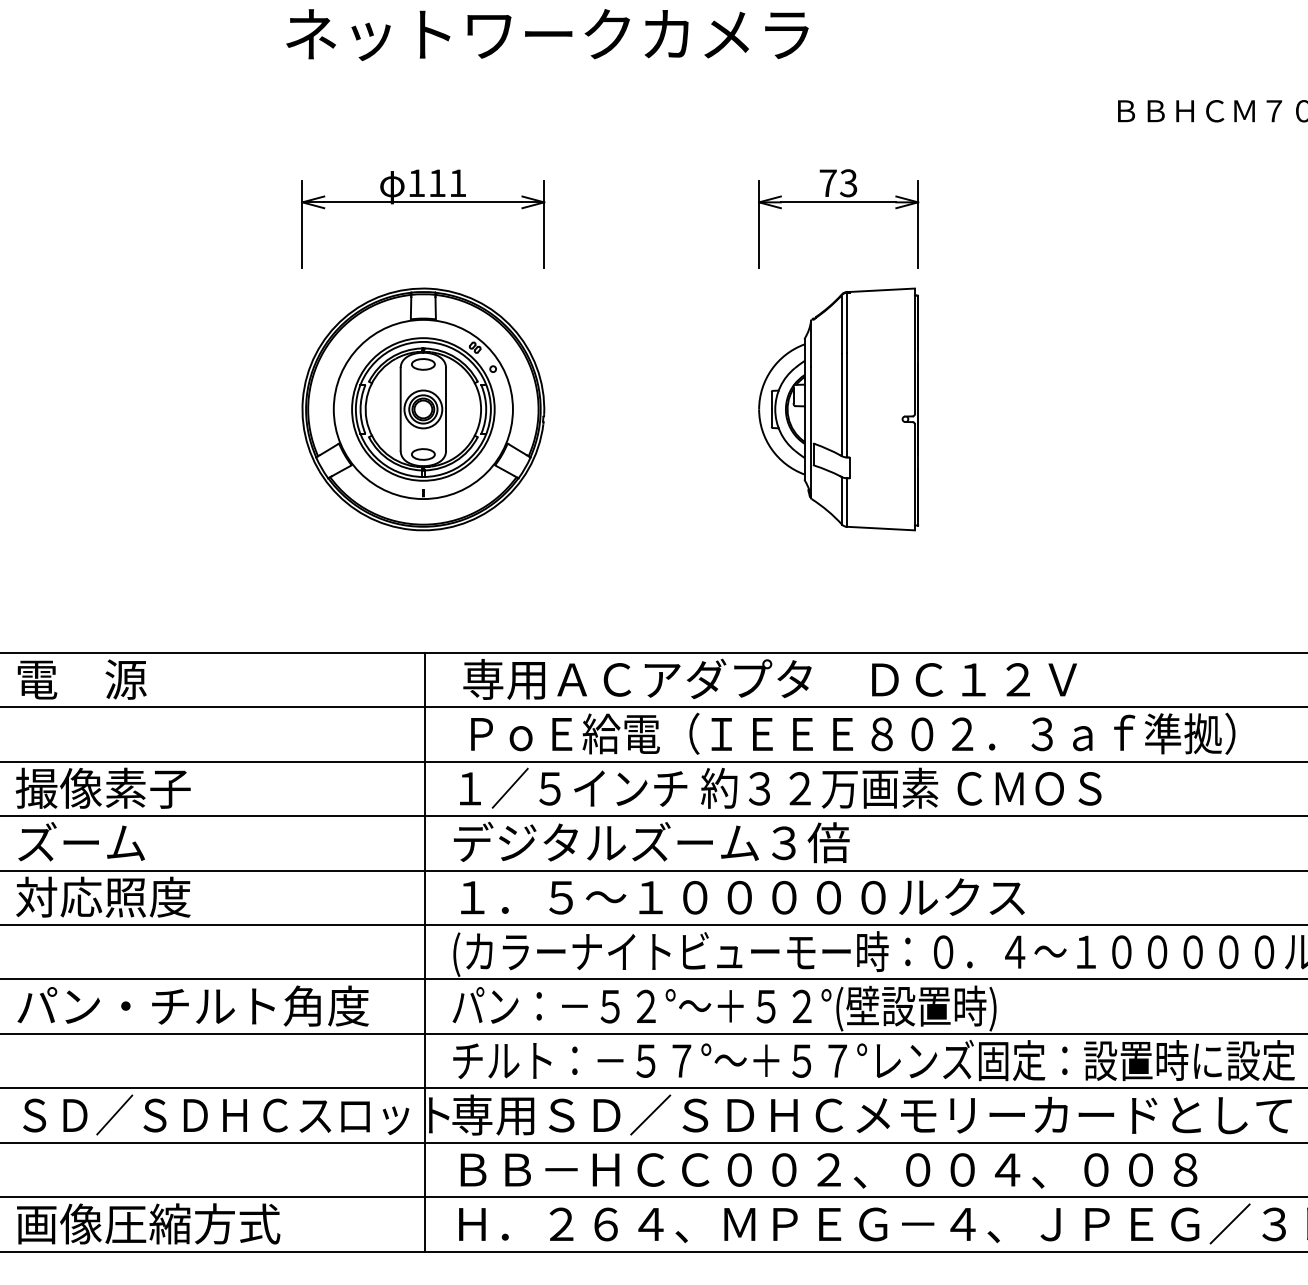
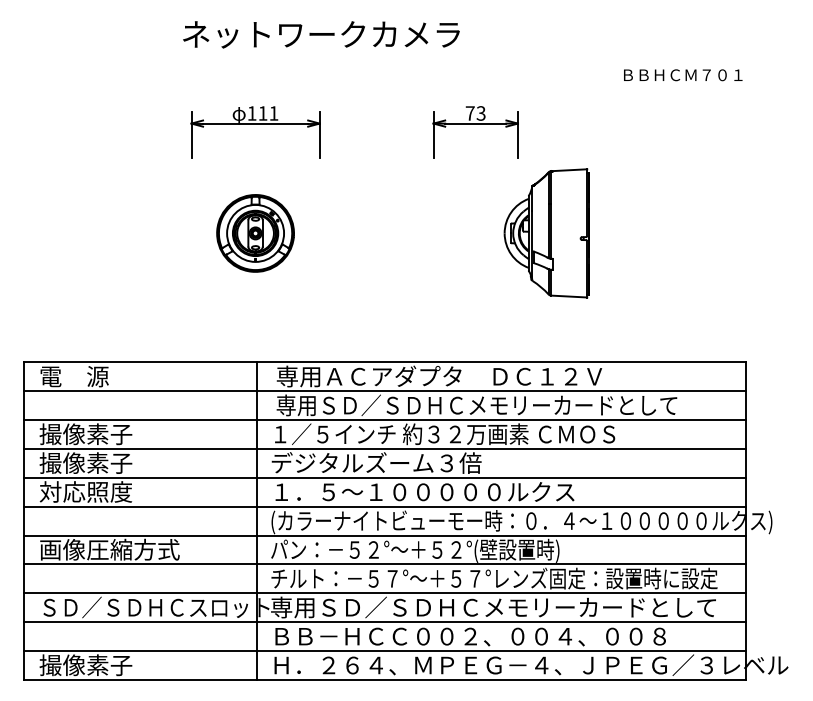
part: (423, 409) -> (255, 233), size x0.6
part: (838, 409) -> (546, 233), moved
text: (849, 734) -> (481, 405), ＰｏＥ給電（ＩＥＥＥ８０２．３ａｆ準拠） -> 専用ＳＤ／ＳＤＨＣメモリーカードとして
text: (102, 841) -> (85, 462), ズーム -> 撮像素子
text: (193, 1005) -> (133, 549), パン・チルト角度 -> 画像圧縮方式
text: (147, 1224) -> (109, 665), 画像圧縮方式 -> 撮像素子

